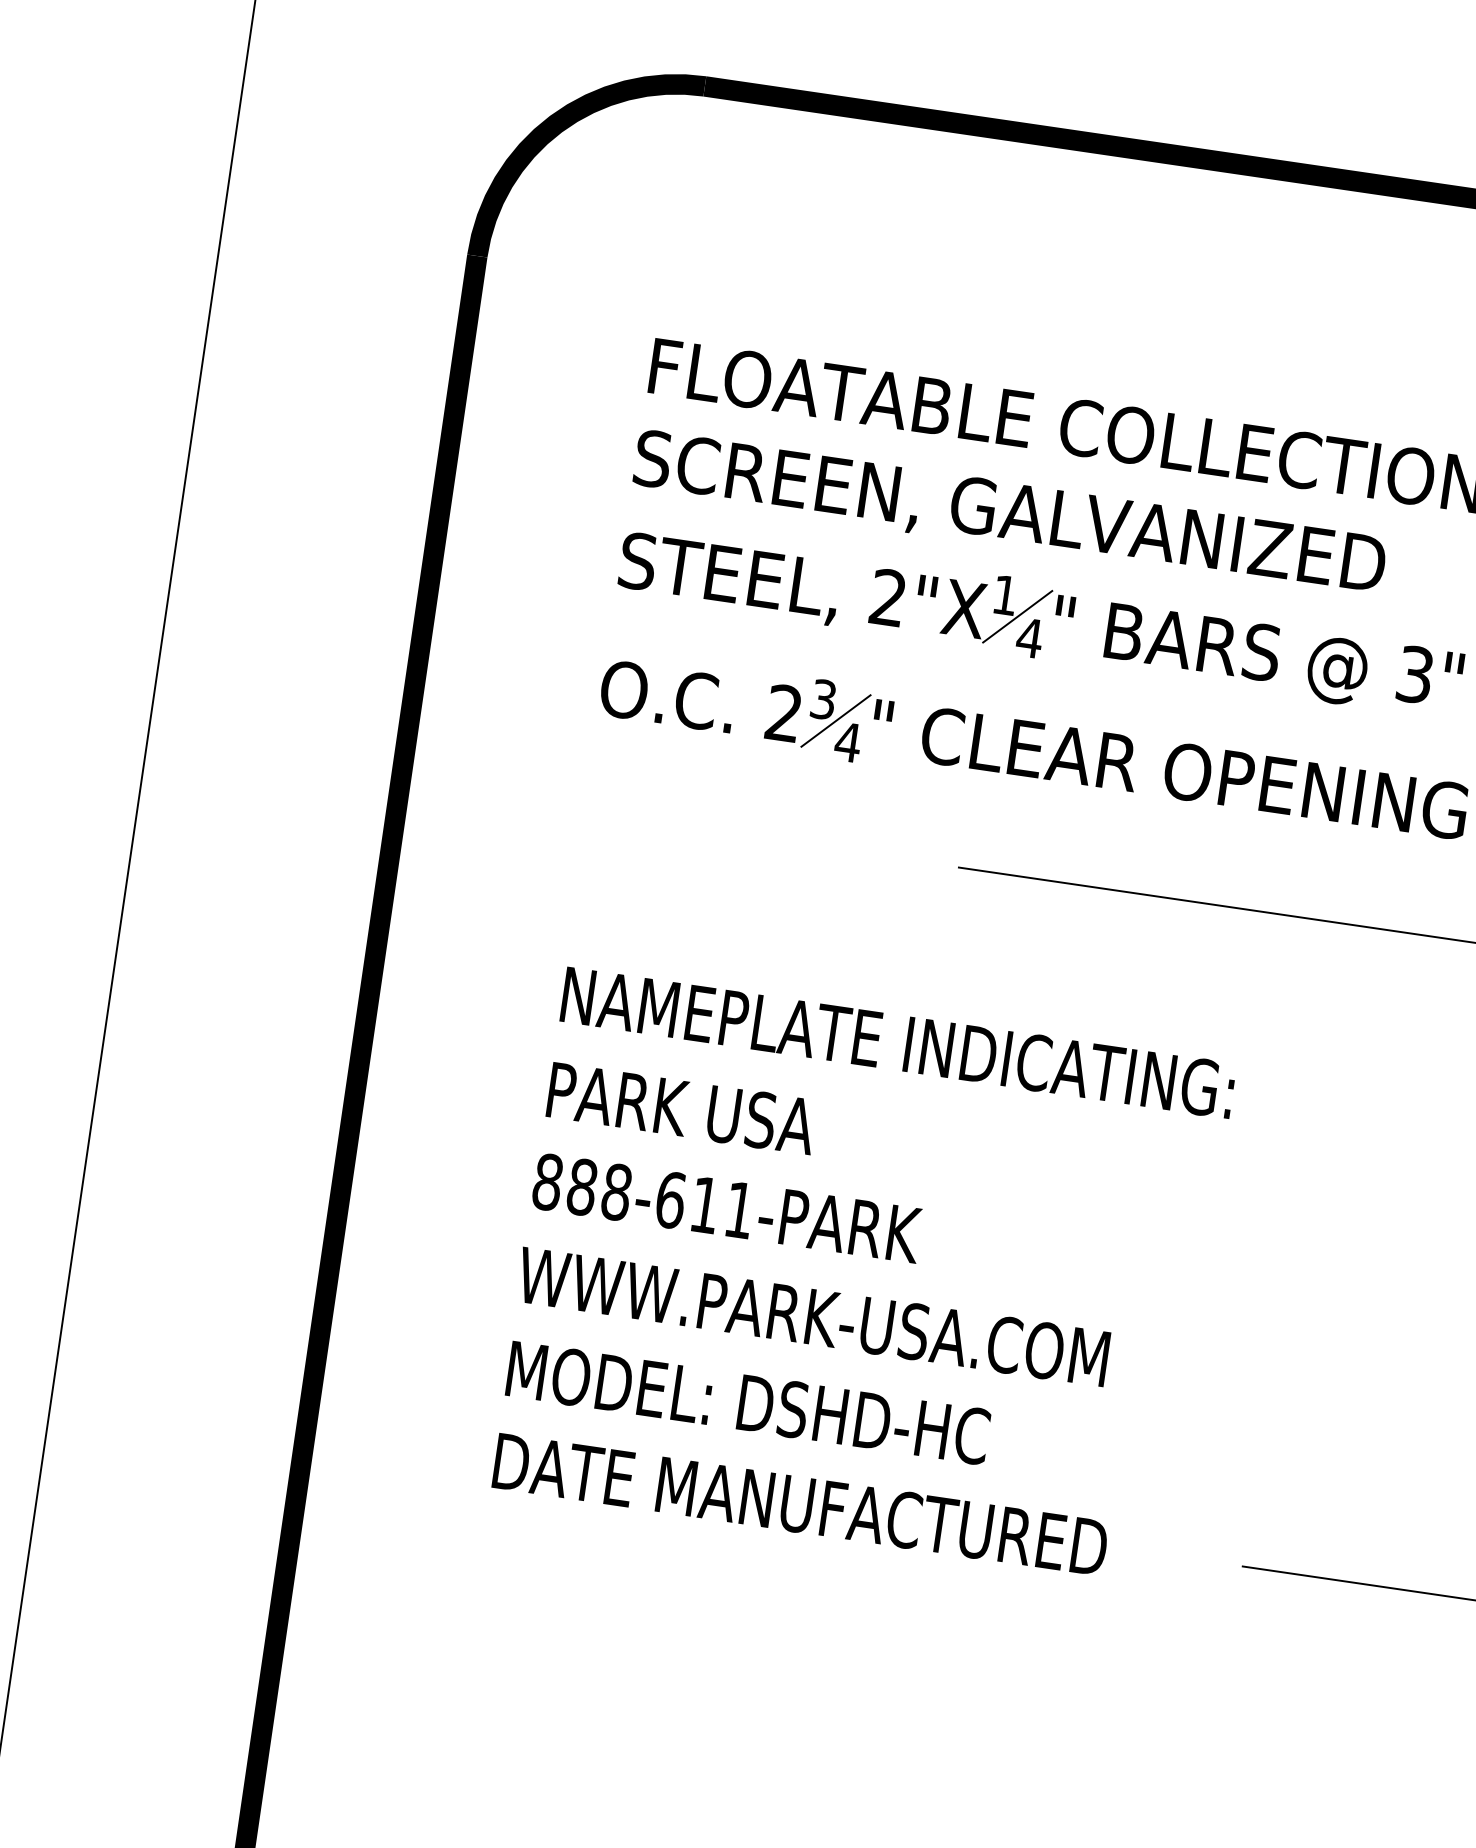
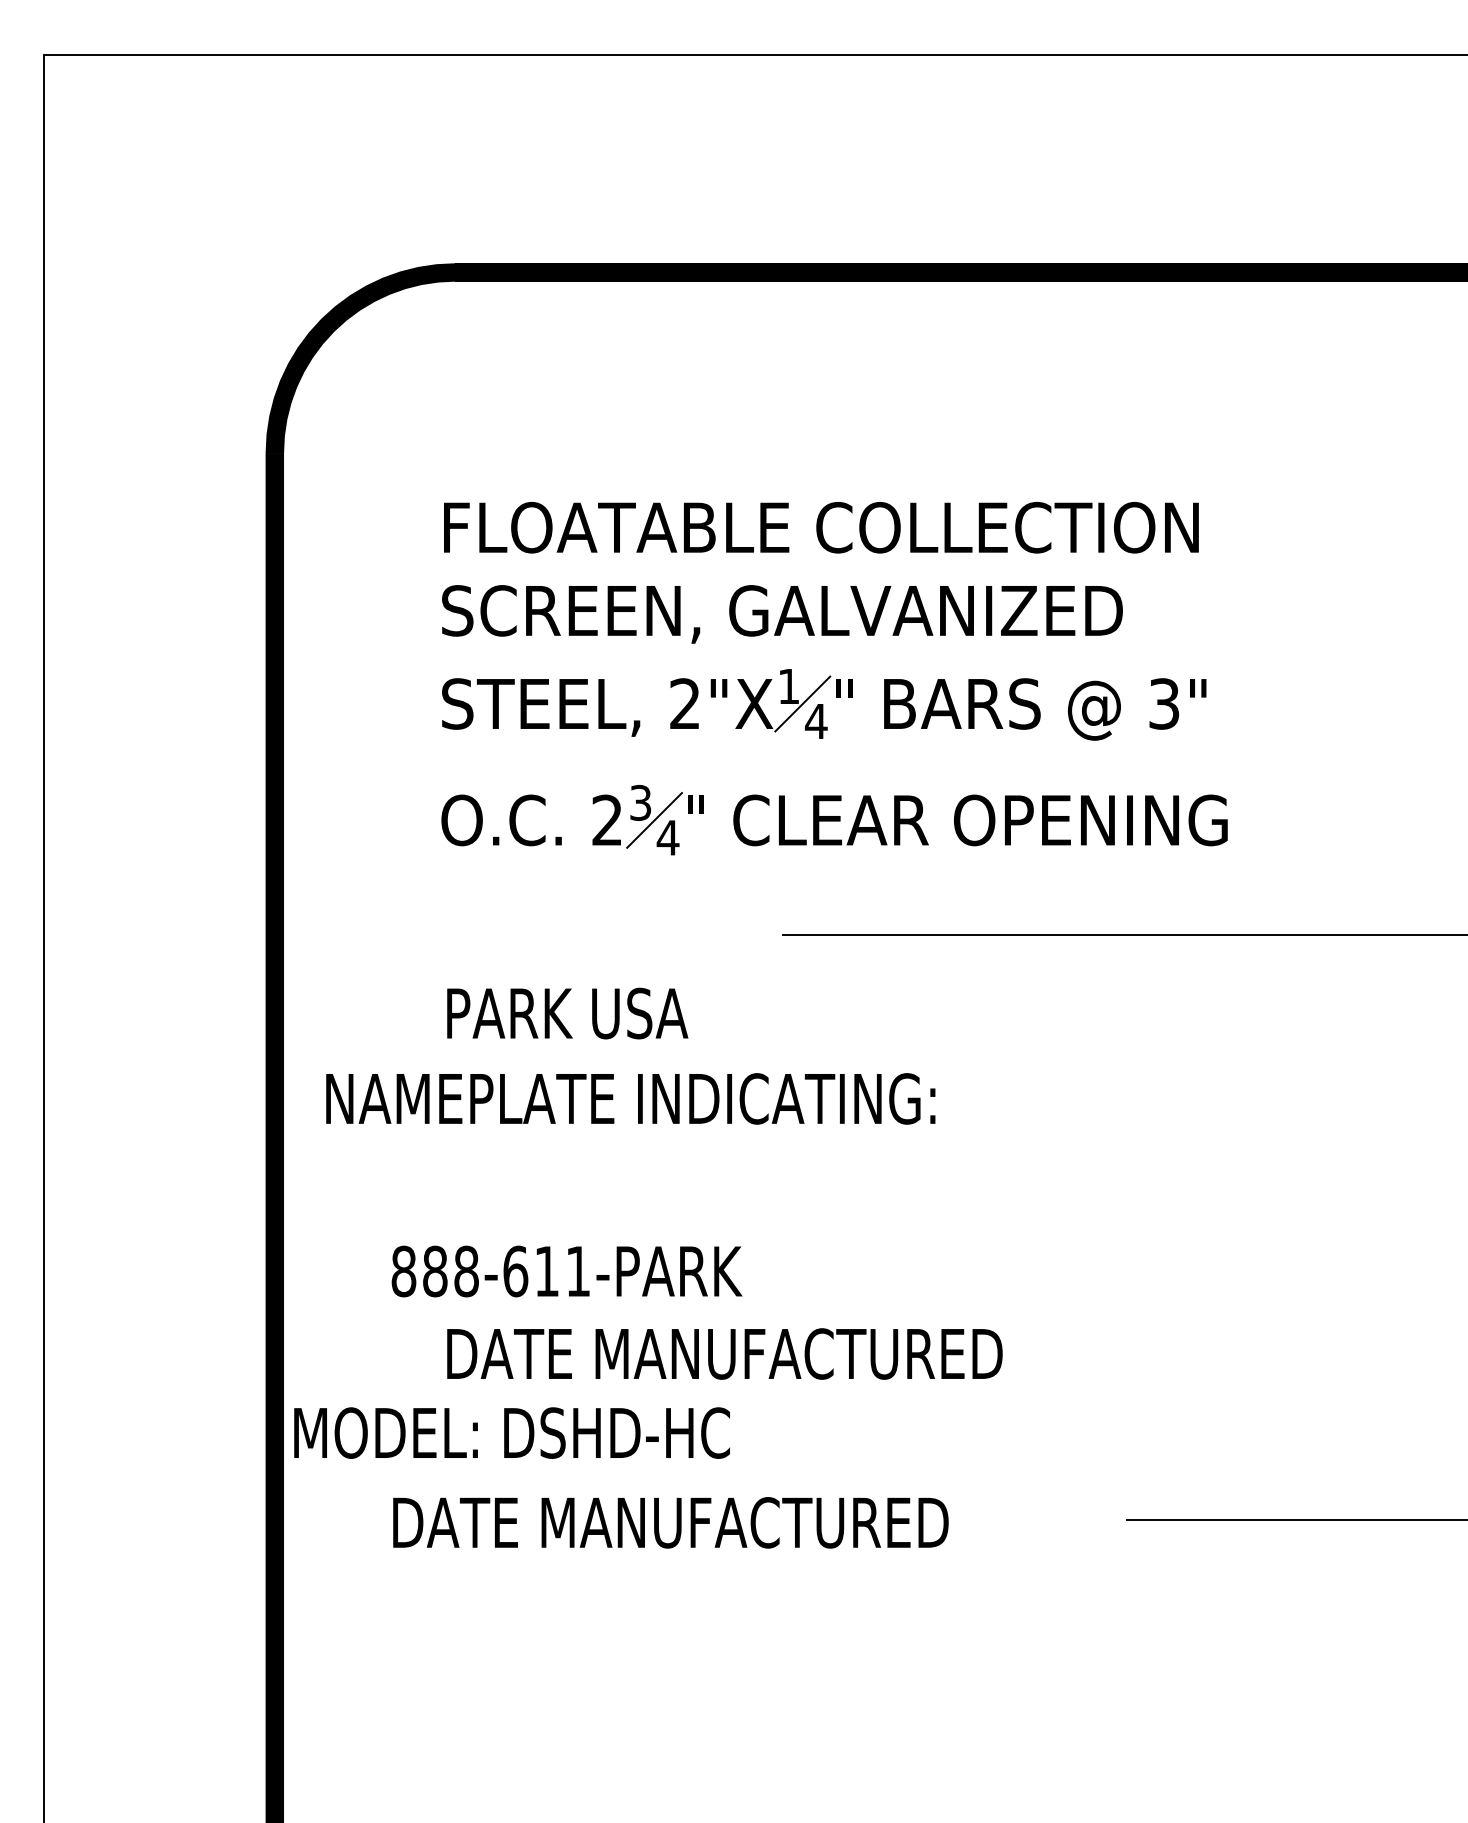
text: (897, 1042) -> (630, 1098), moved
text: (681, 1108) -> (567, 1013), moved
text: (726, 1208) -> (566, 1271), moved
text: (826, 1318) -> (723, 1353), WWW.PARK-USA.COM -> DATE MANUFACTURED
text: (747, 1402) -> (511, 1432), moved
text: (800, 1504) -> (670, 1522), moved

